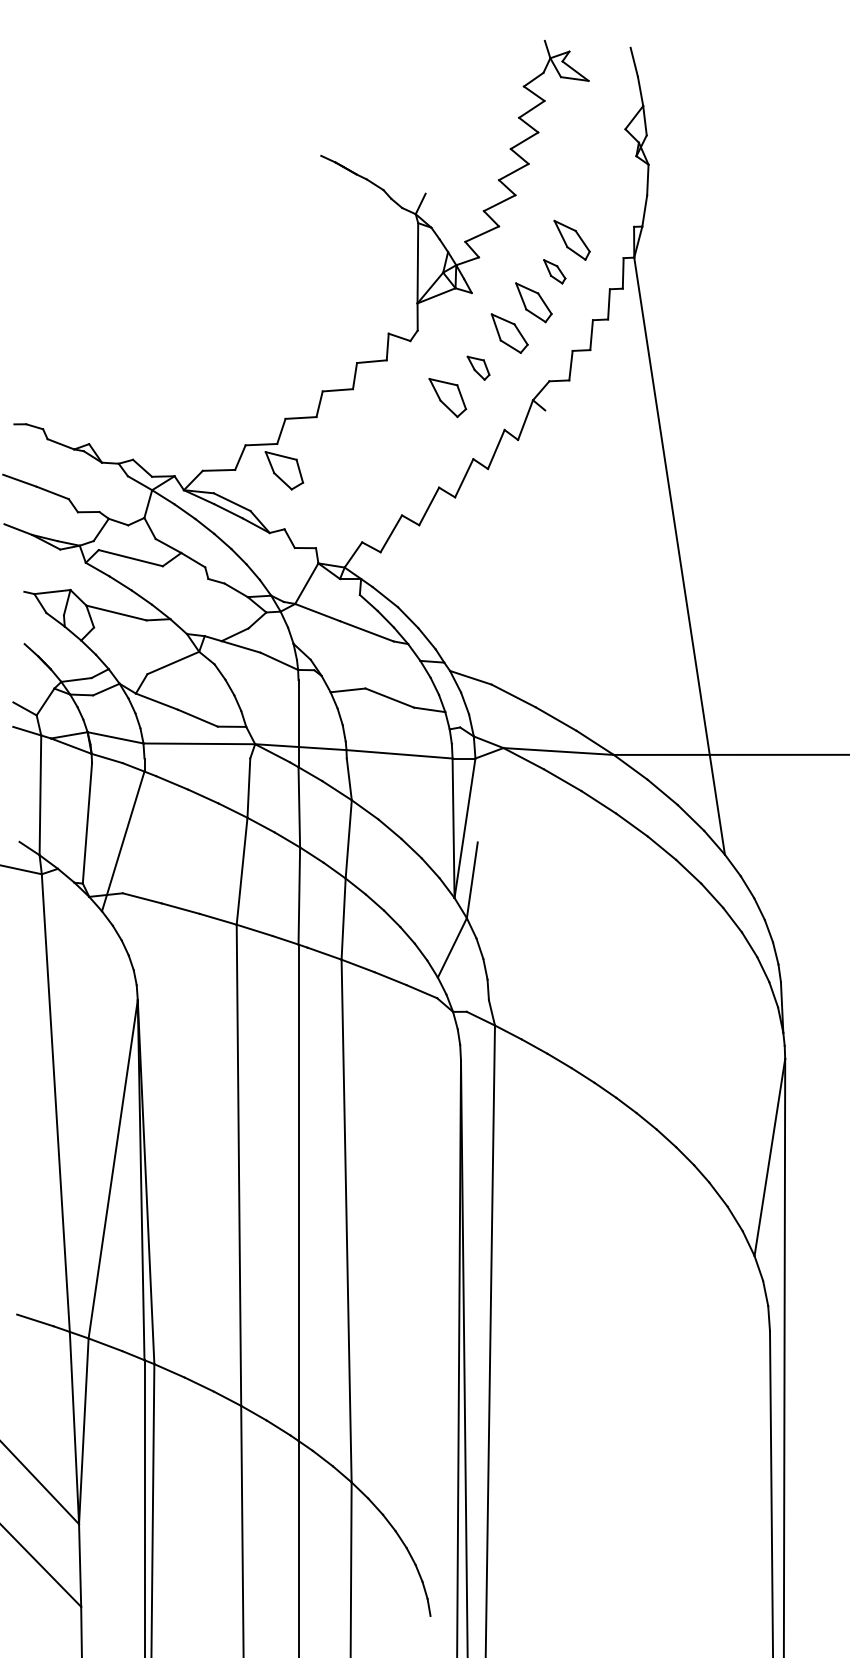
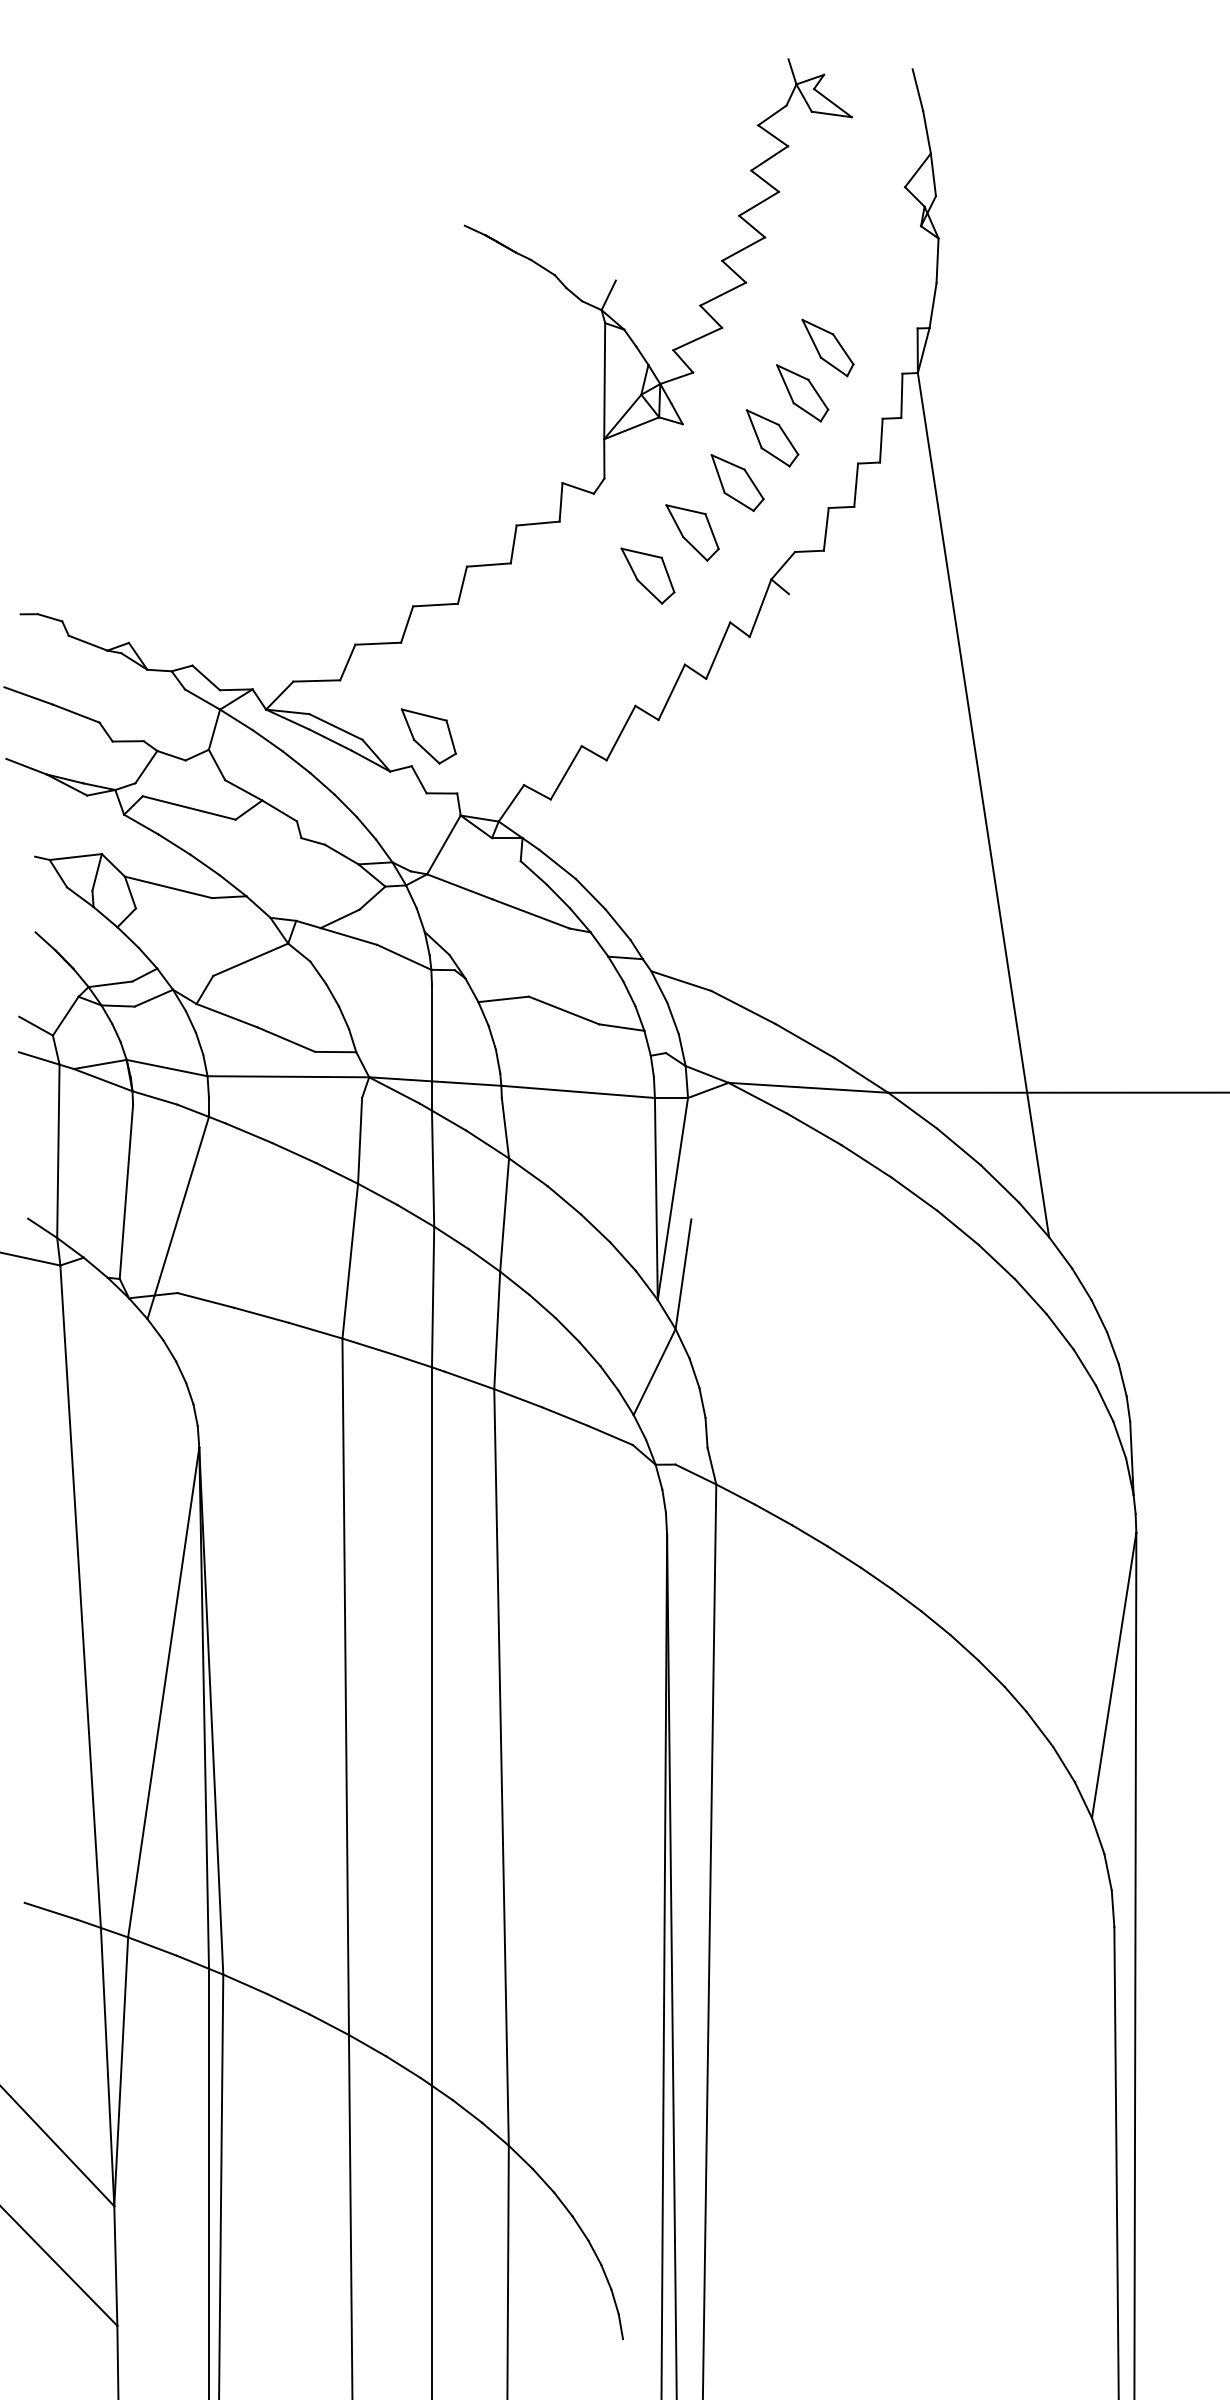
part: (554, 271) -> (802, 393), size x1.67
part: (478, 368) -> (692, 533), size x1.67
part: (284, 470) -> (429, 736), moved

